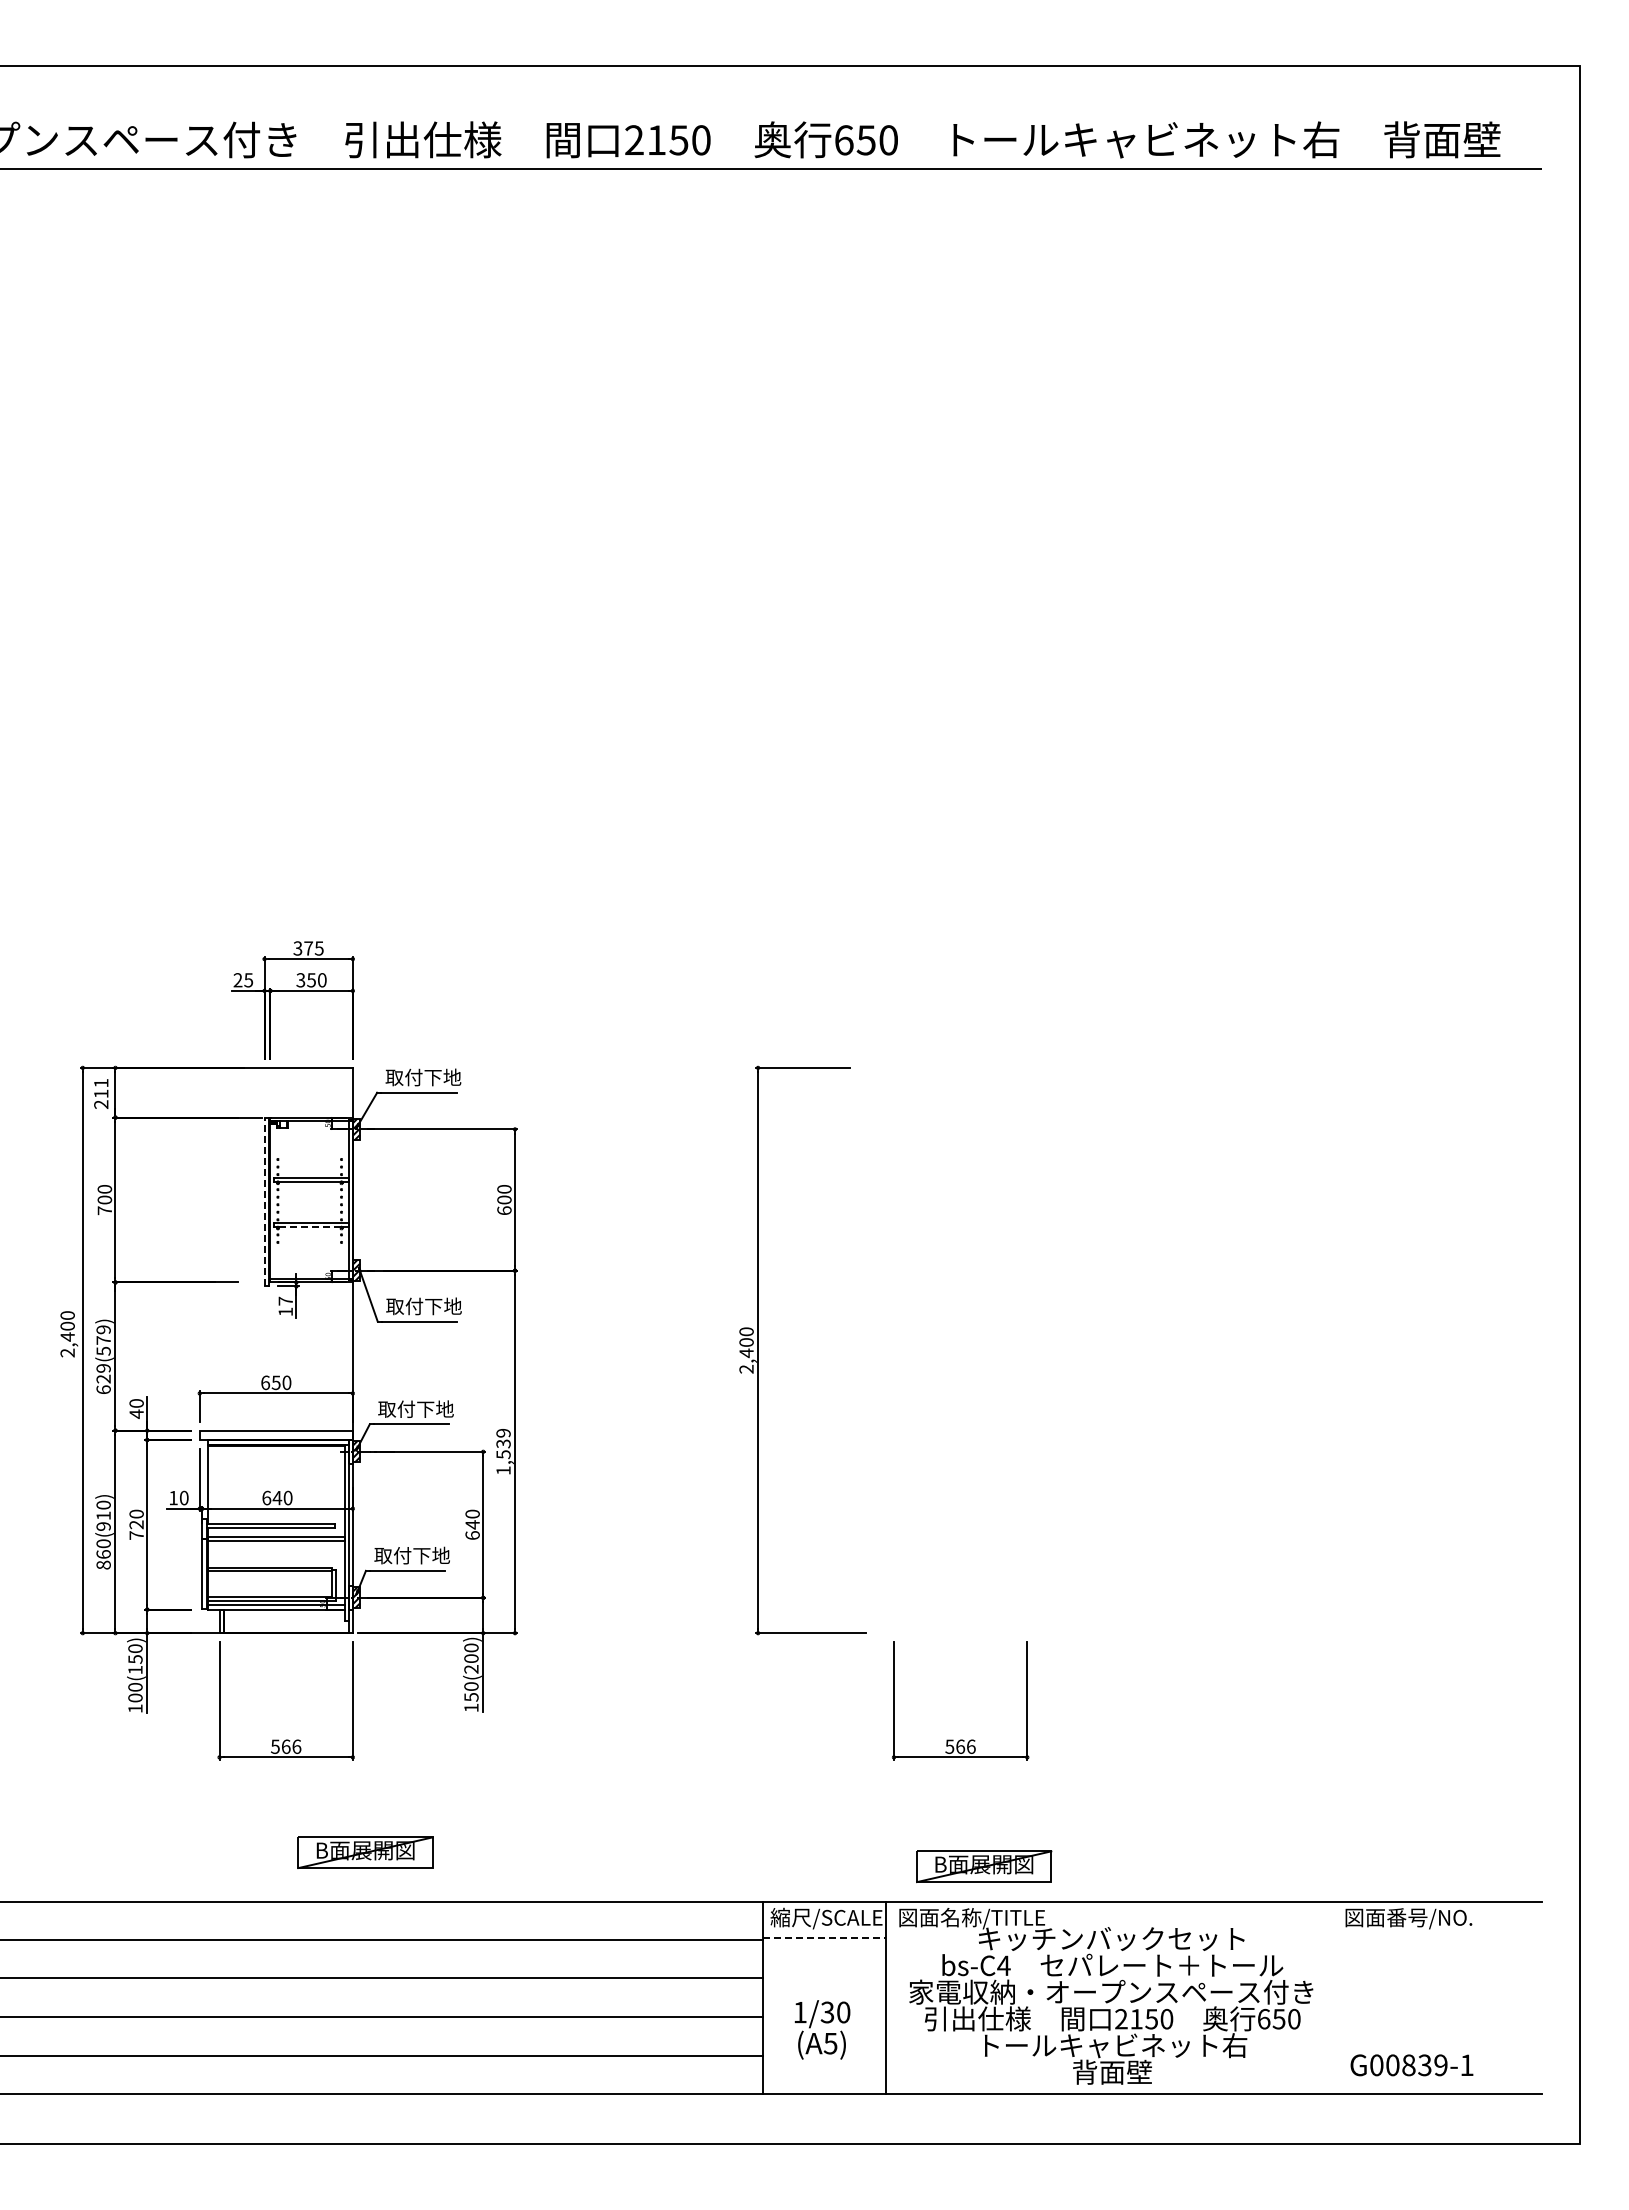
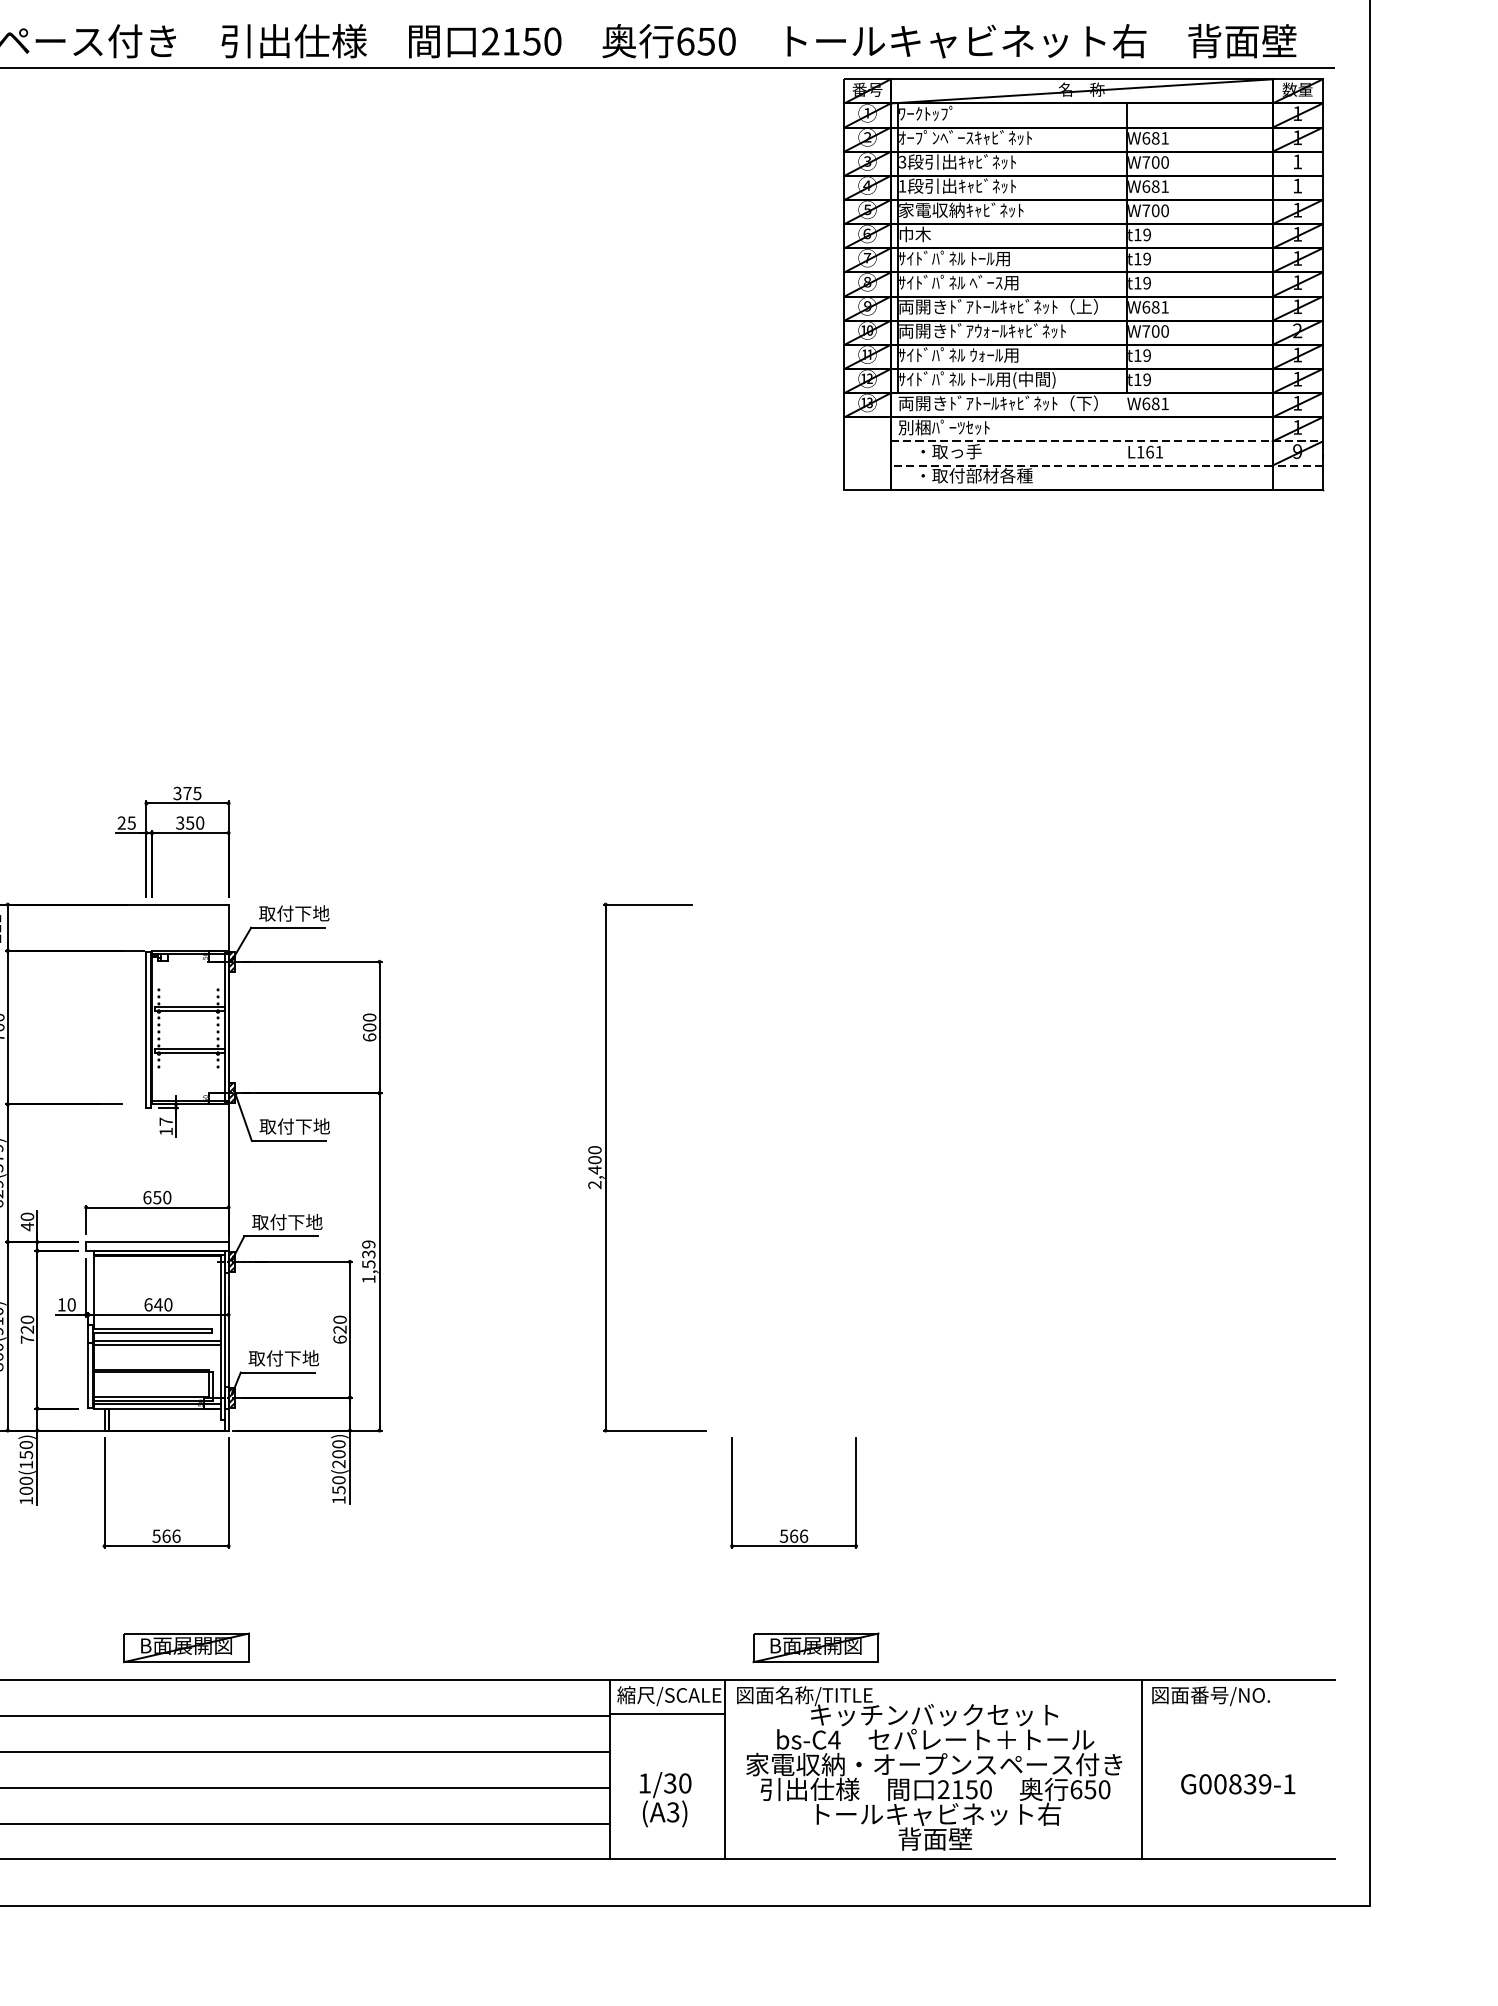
part: (1271, 401) -> (1083, 284), added
line: (264, 1201) -> (146, 1028), dashed -> solid
line: (309, 1227) -> (188, 1053), dashed -> solid
text: (472, 1524) -> (339, 1329), 640 -> 620
part: (365, 1852) -> (186, 1647), moved
line: (824, 1938) -> (667, 1714), dashed -> solid
line: (1334, 1997) -> (1141, 1769), added
text: (830, 2042) -> (673, 1811), (A5) -> (A3)
text: (1411, 2065) -> (1237, 1784), moved

